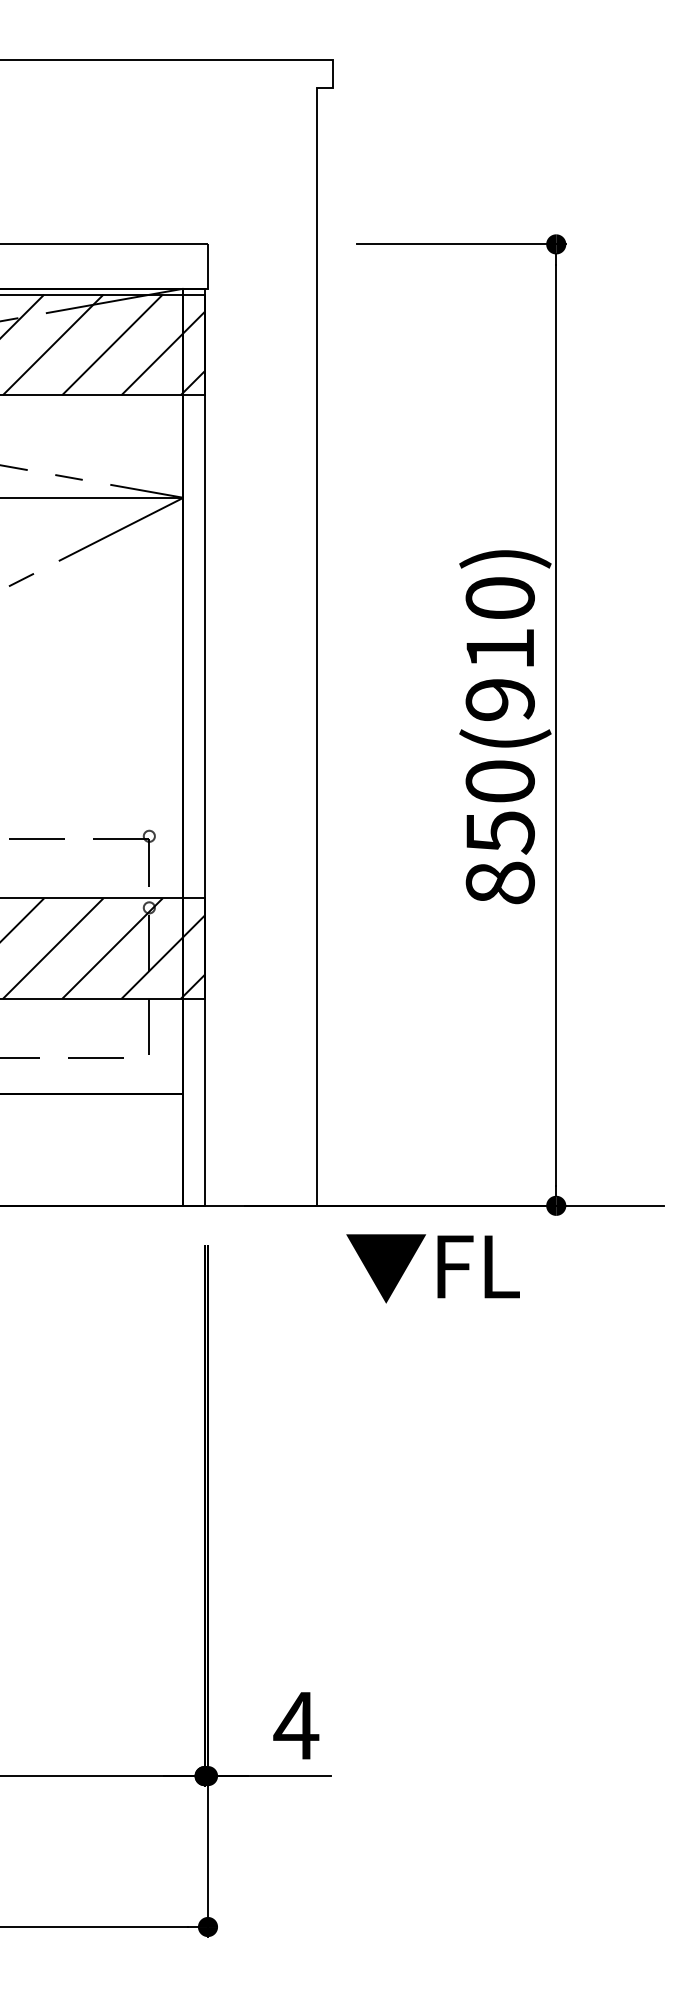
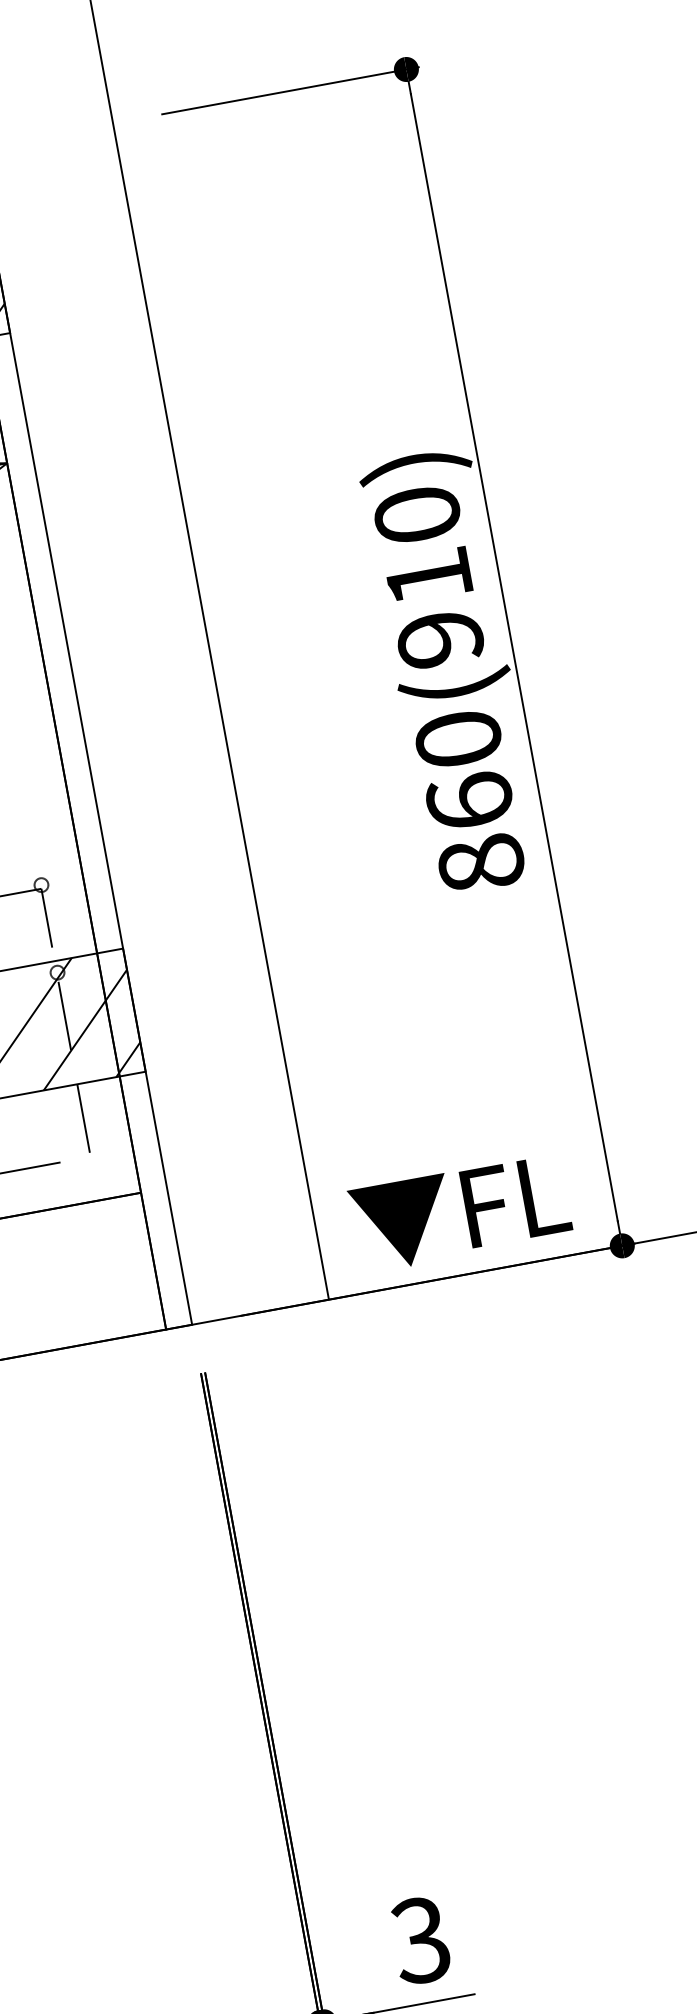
text: (499, 832) -> (469, 801), 850(910) -> 860(910)
text: (432, 1268) -> (459, 1213), moved
text: (296, 1725) -> (421, 1940), 4 -> 3

